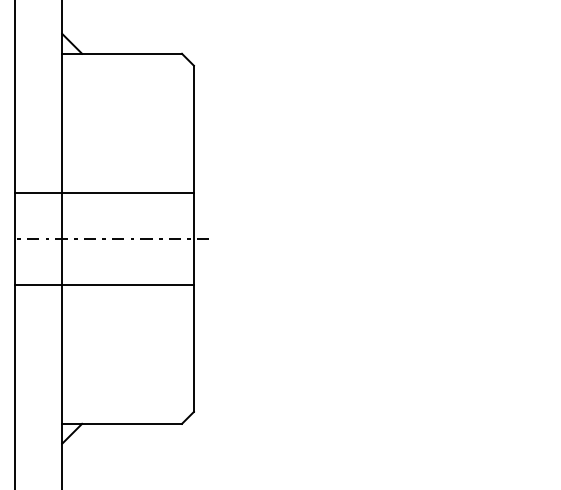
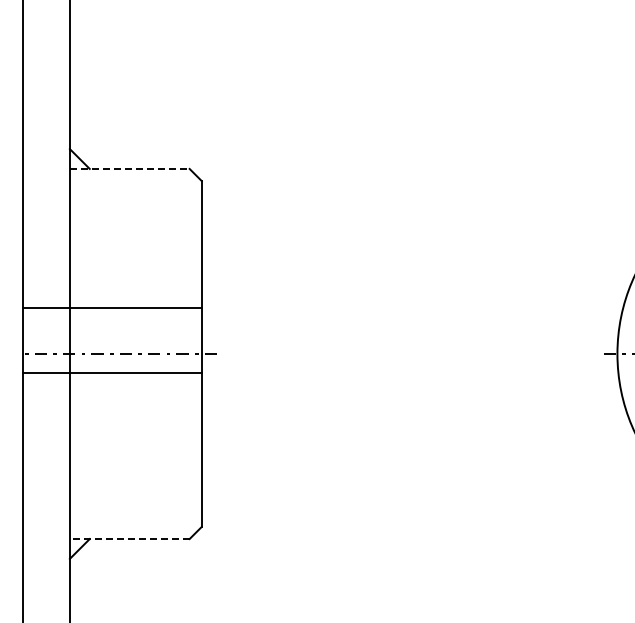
line: (121, 53) -> (129, 168), solid -> dashed
line: (103, 284) -> (111, 372), moved
line: (121, 424) -> (129, 539), solid -> dashed

